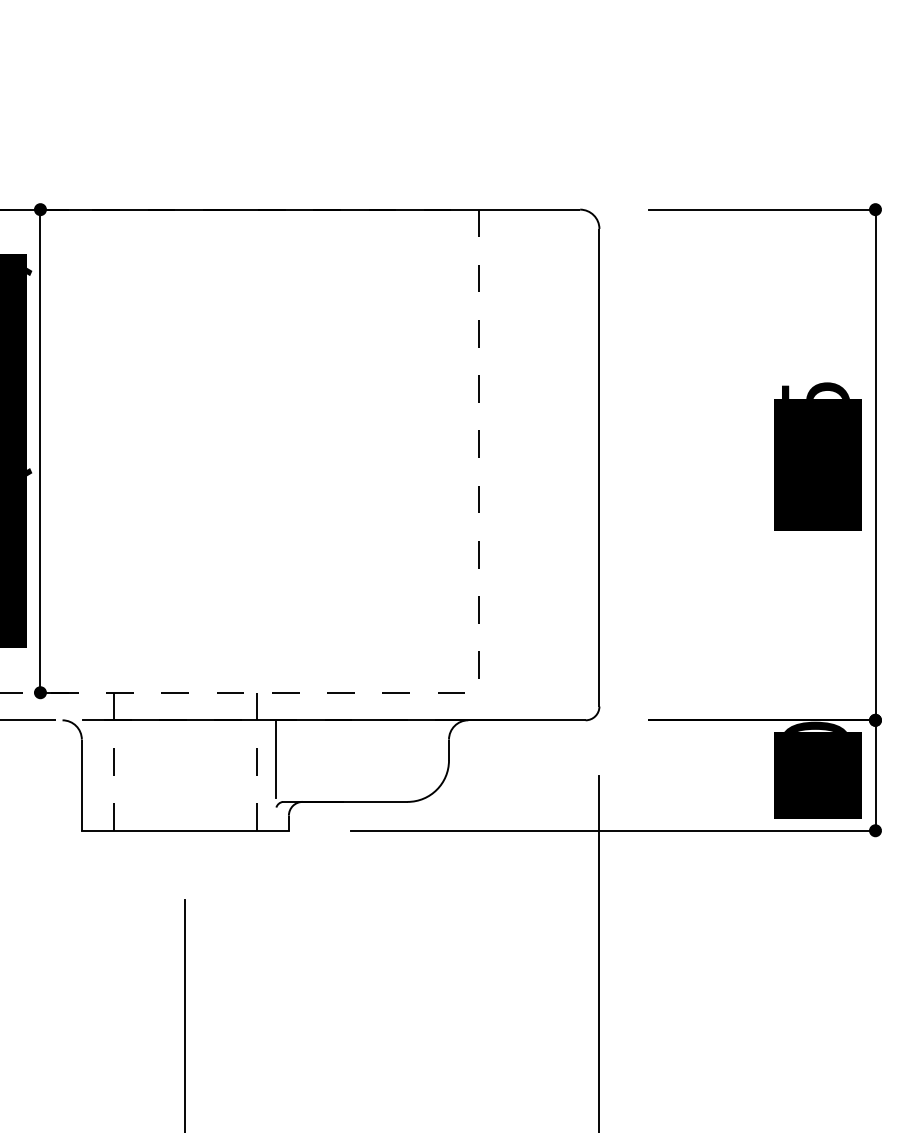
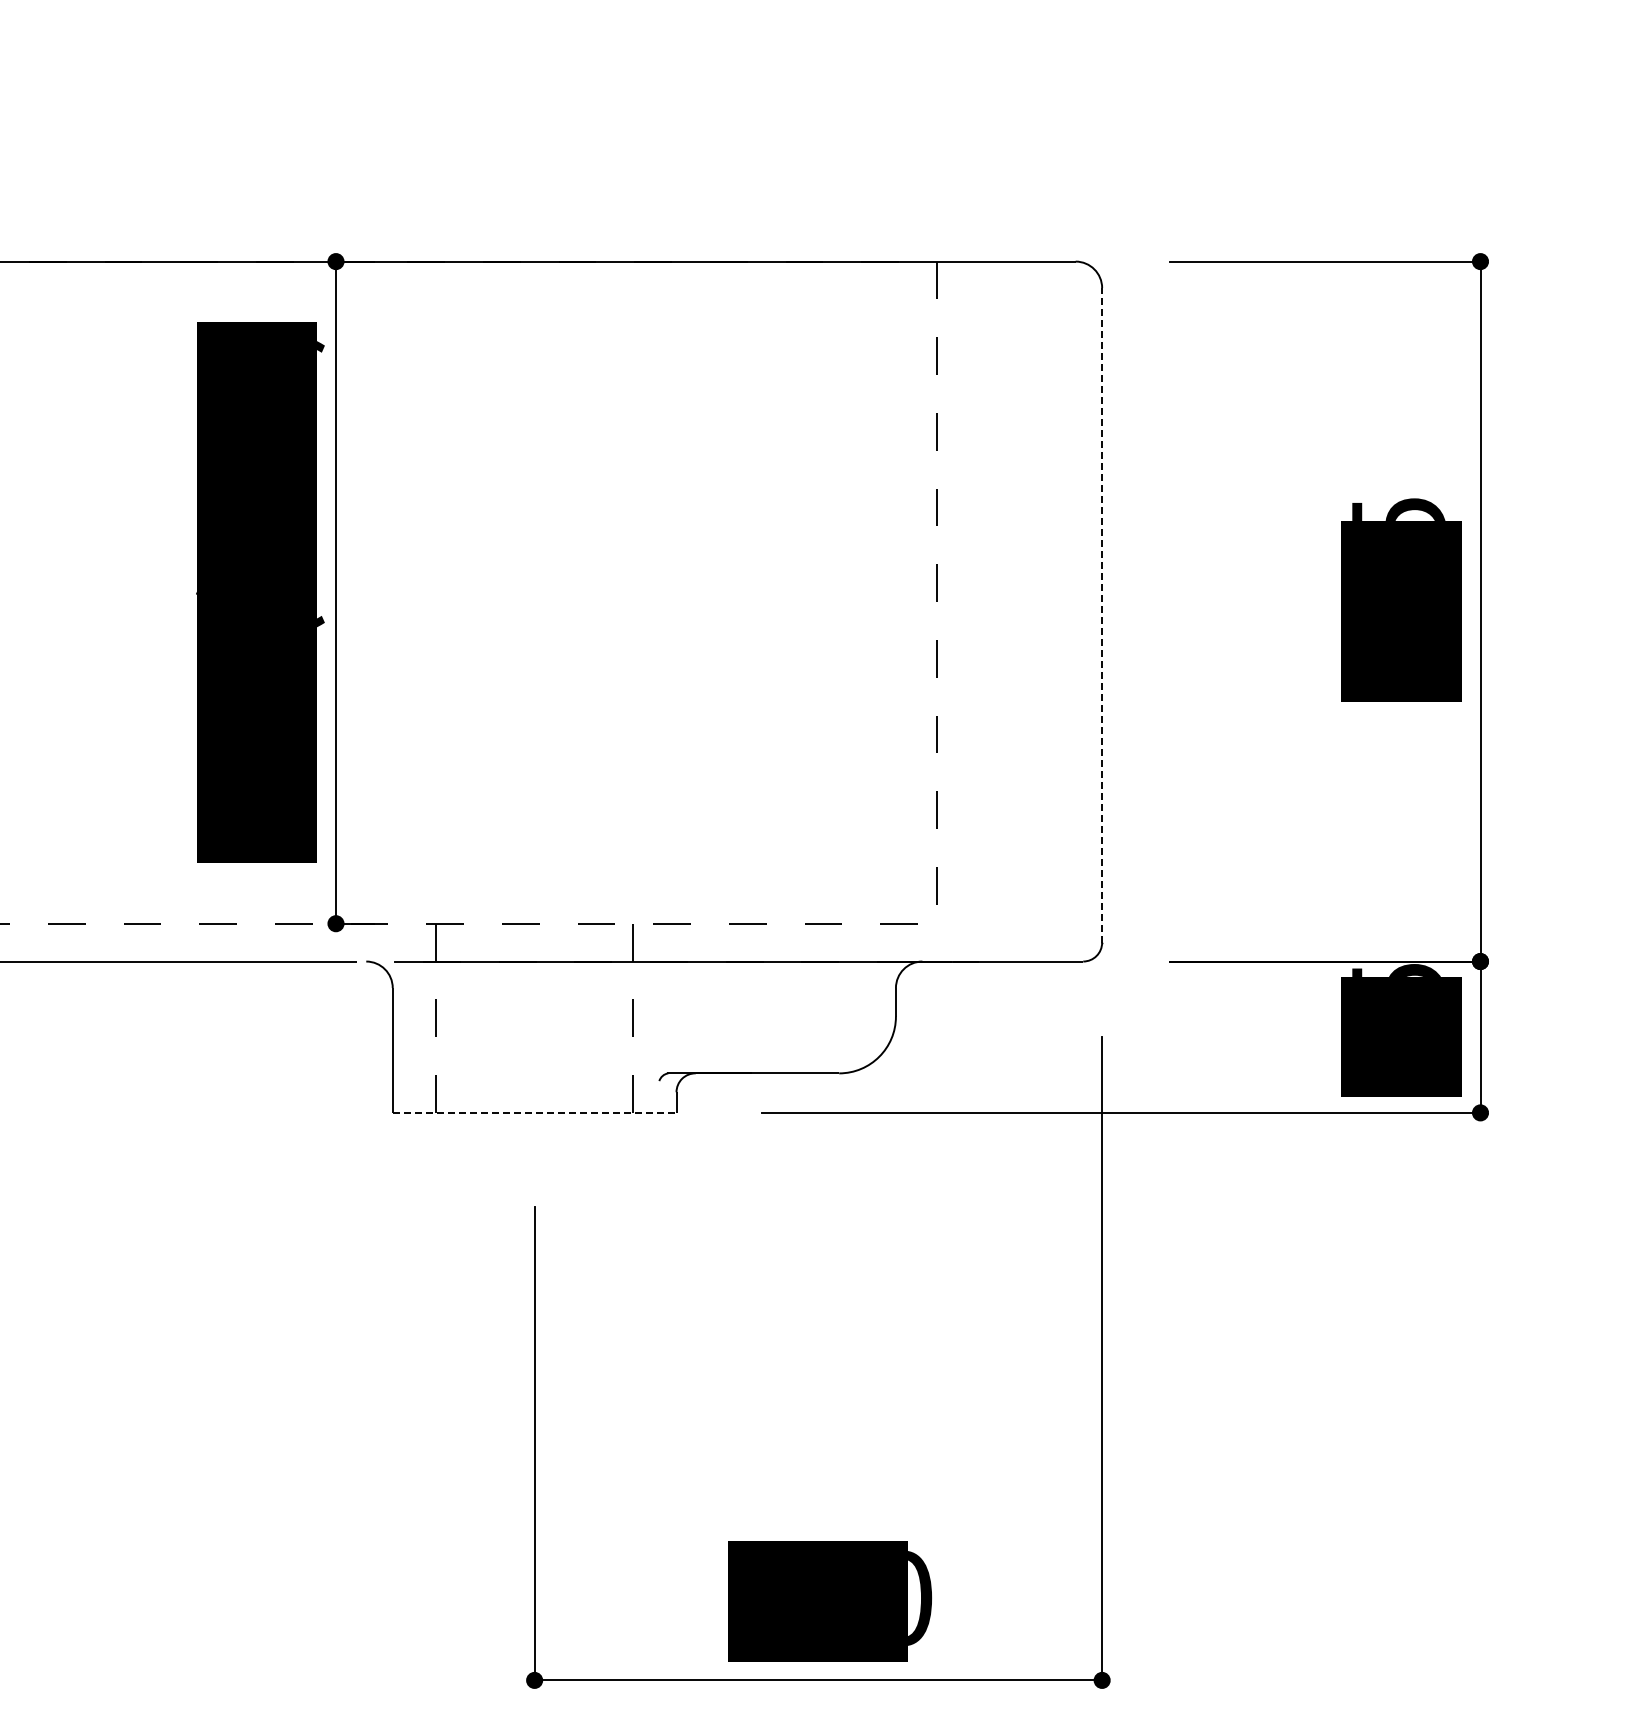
line: (599, 467) -> (1102, 615), solid -> dashed
text: (814, 726) -> (1396, 969), 40 -> 45
line: (276, 758) -> (659, 1014), removed
line: (185, 830) -> (534, 1112), solid -> dashed

